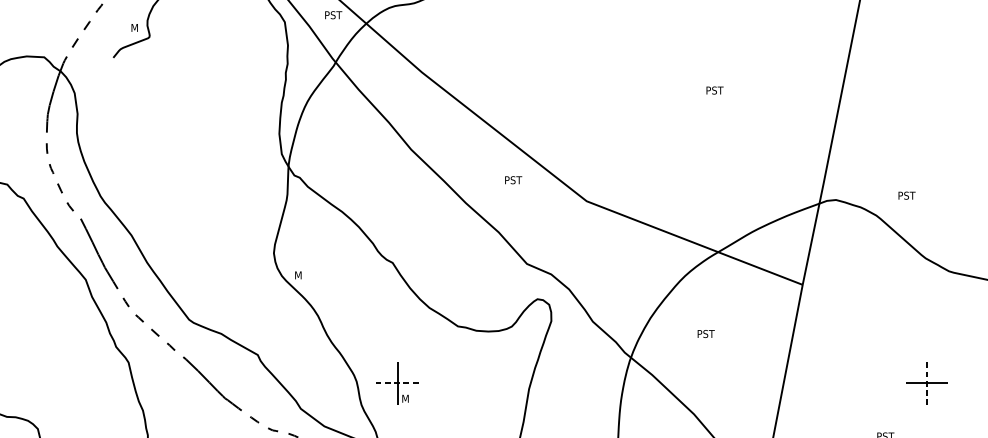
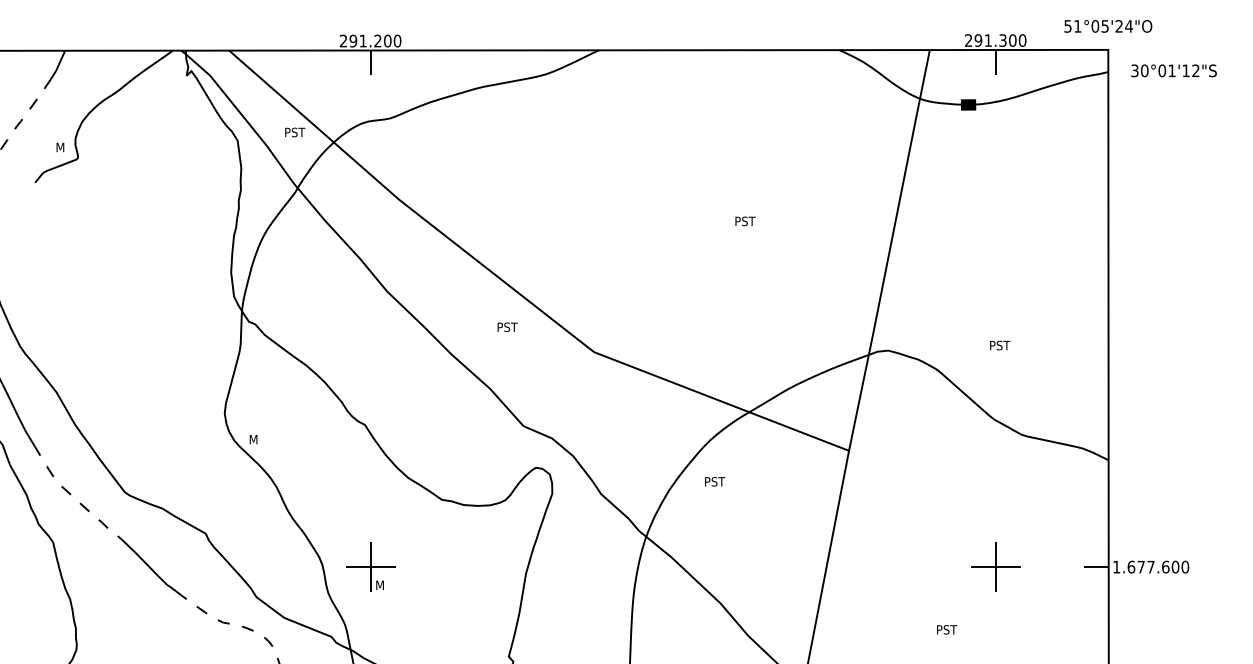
text: (907, 195) -> (1000, 345), moved
text: (706, 333) -> (715, 481), moved
line: (397, 383) -> (370, 567), dashed -> solid
line: (926, 383) -> (995, 567), dashed -> solid

